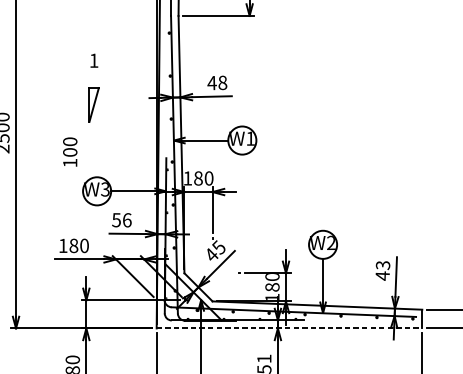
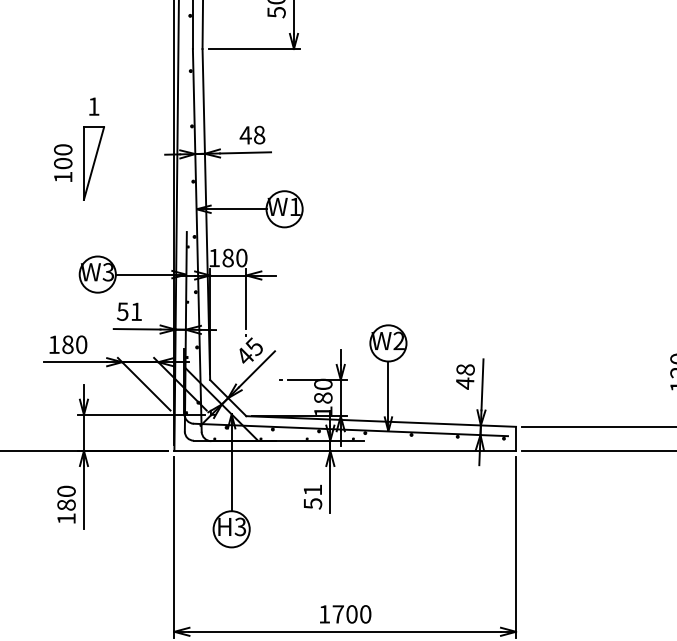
part: (93, 104) -> (93, 163), size x1.67
text: (70, 151) -> (63, 162), moved
text: (127, 220) -> (136, 311), 56 -> 51
text: (382, 265) -> (465, 369), 43 -> 48
line: (289, 328) -> (345, 450), dashed -> solid

